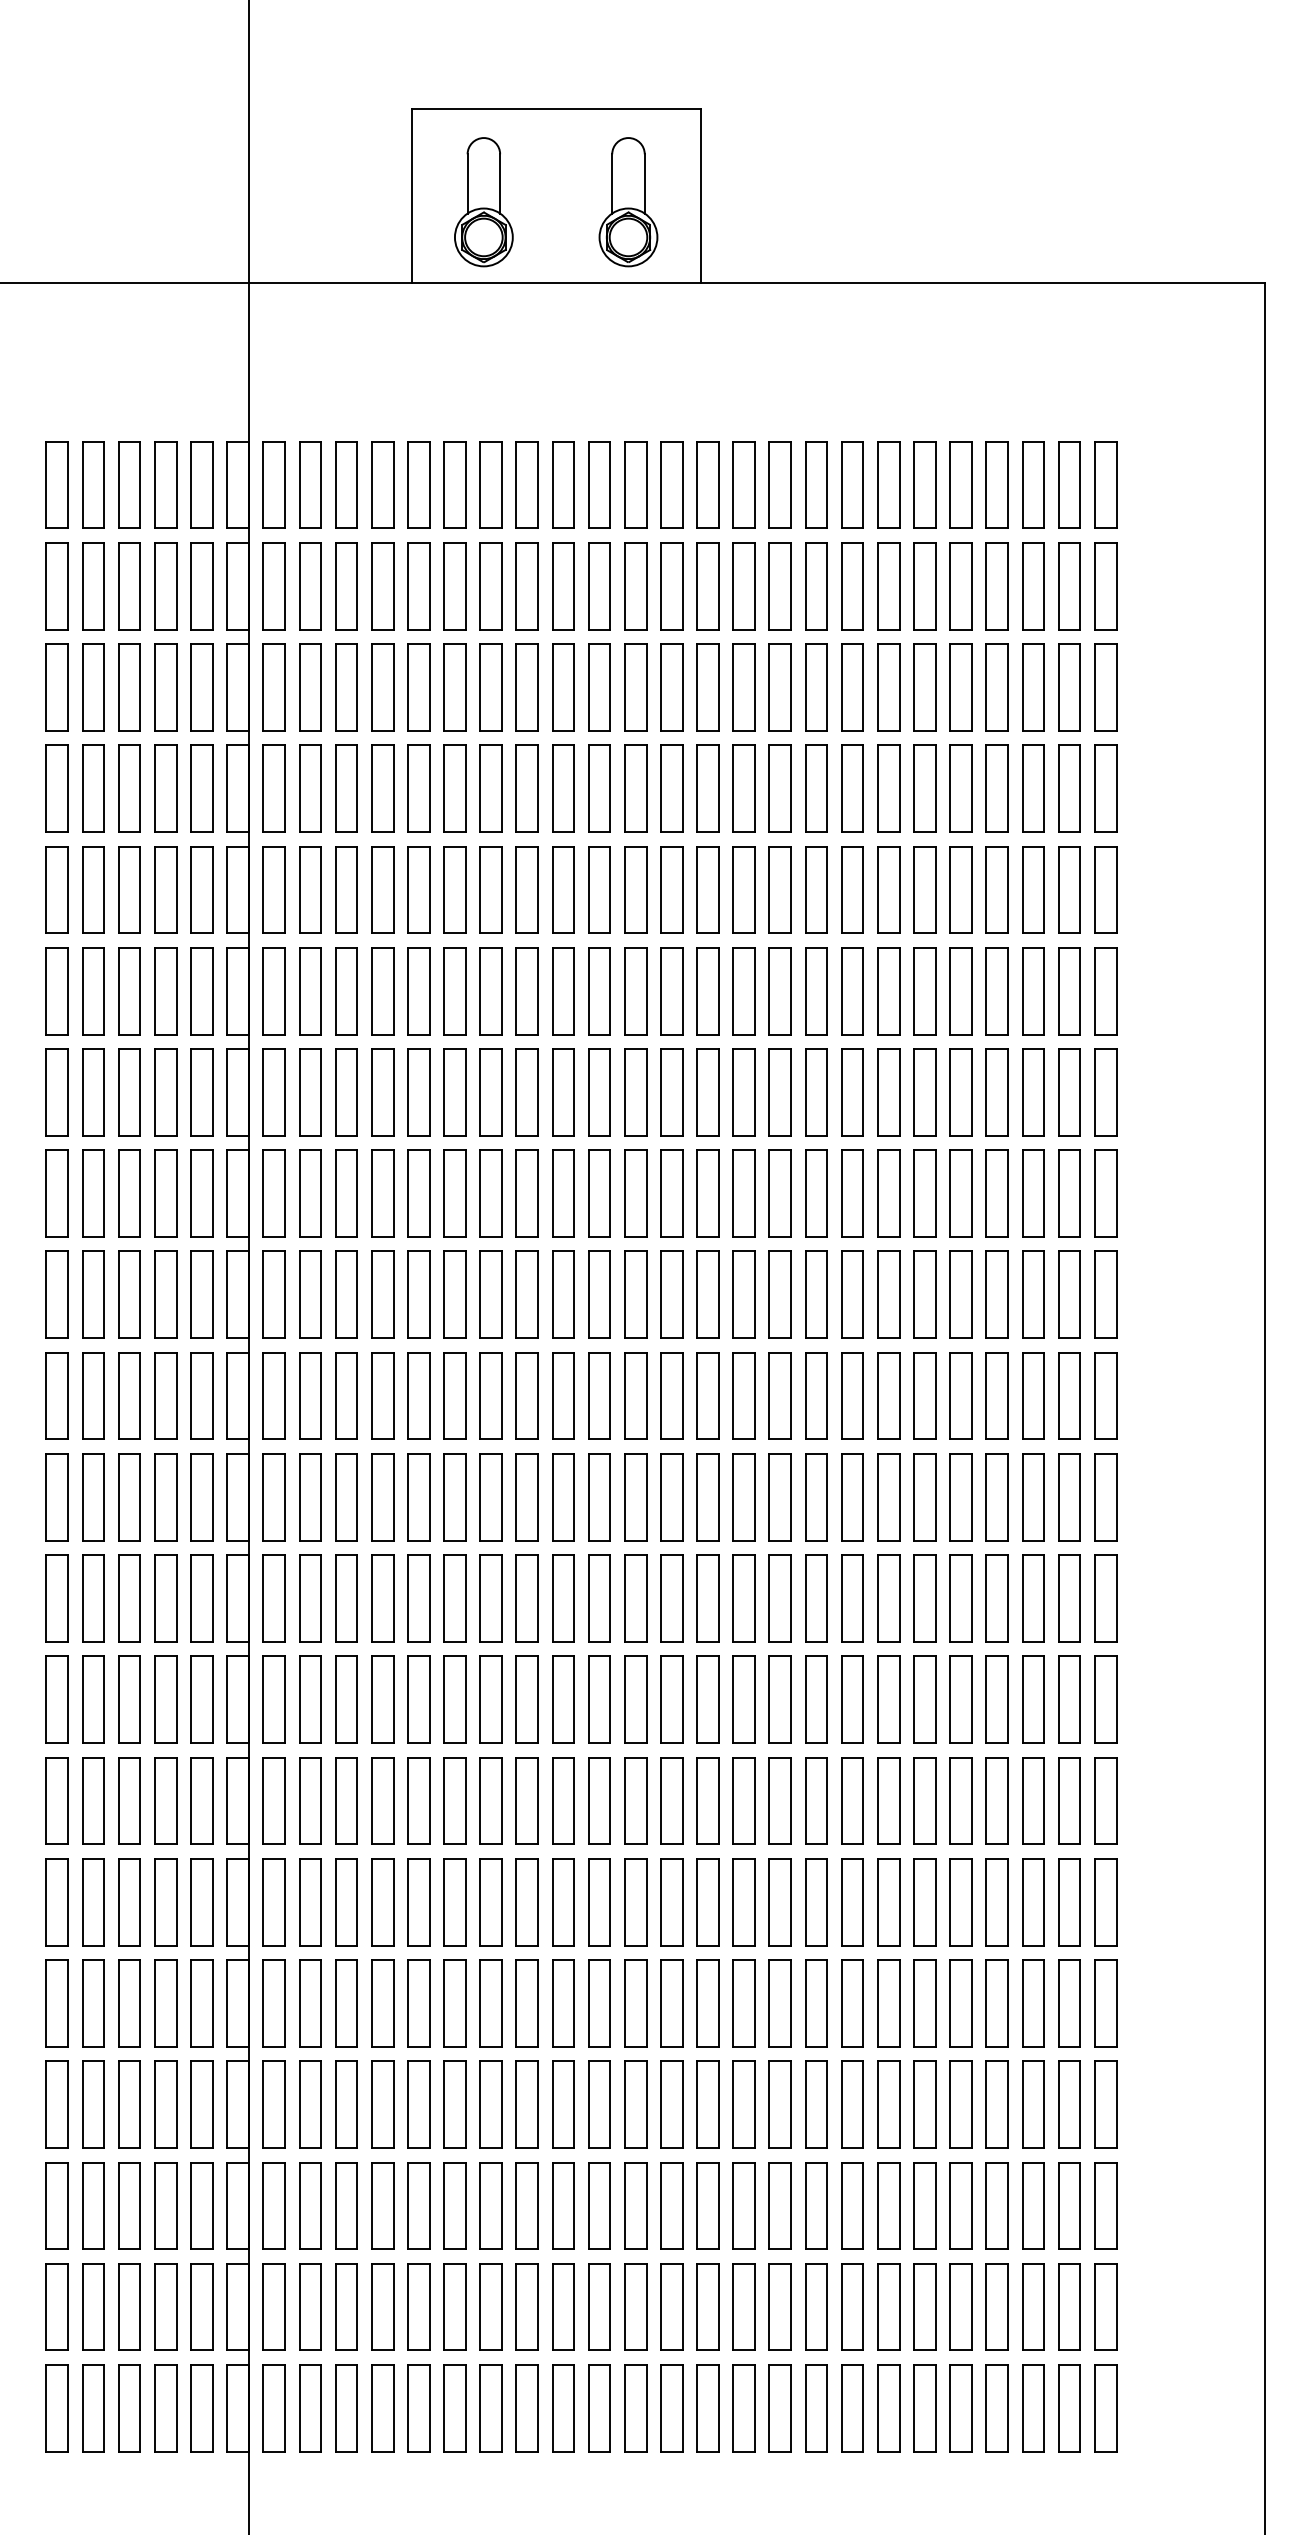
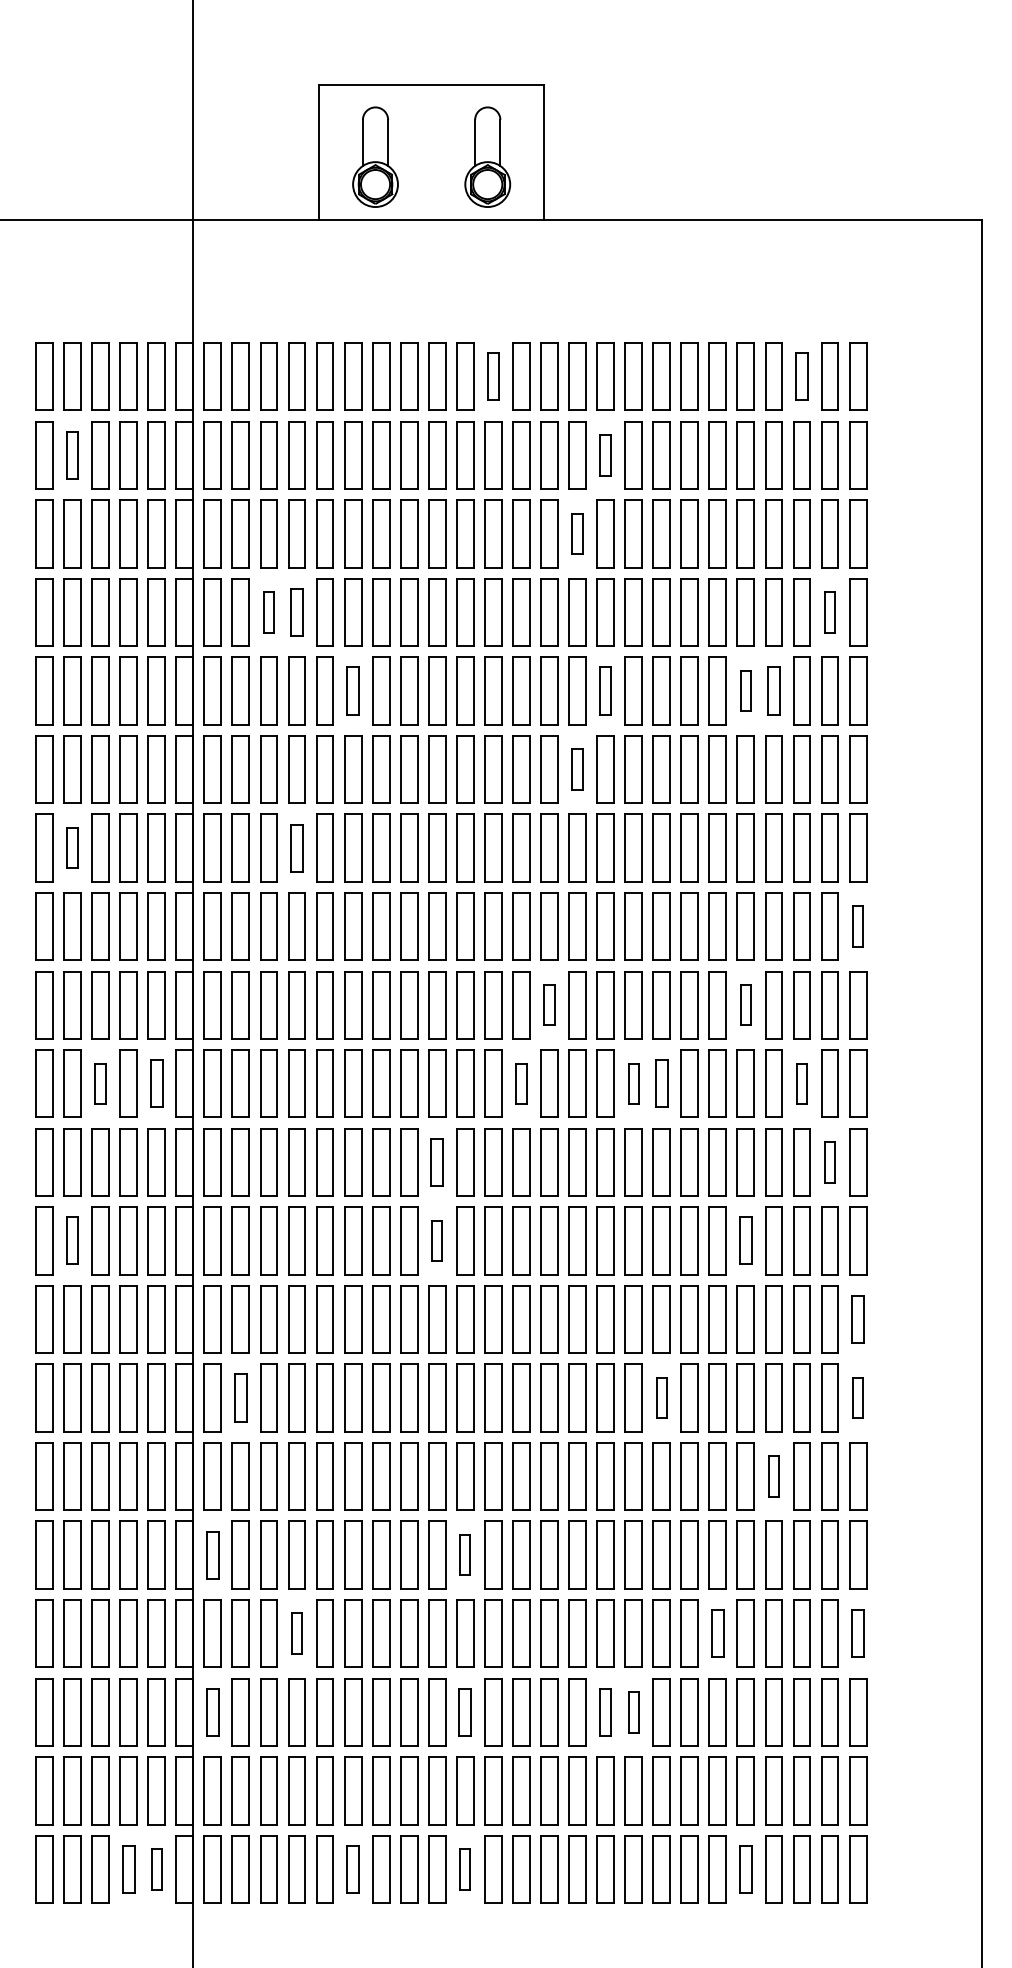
part: (635, 484) -> (493, 376), size x0.7
part: (1033, 484) -> (802, 376), size x0.7
part: (93, 586) -> (72, 455), size x0.7
part: (779, 586) -> (604, 455), size x0.6
part: (743, 687) -> (577, 533), size x0.6
part: (346, 788) -> (268, 612), size x0.6
part: (382, 788) -> (296, 612), size x0.7
part: (1069, 788) -> (830, 612), size x0.6
part: (454, 889) -> (352, 690), size x0.7
part: (779, 889) -> (604, 690), size x0.7
part: (960, 889) -> (745, 690), size x0.6
part: (996, 889) -> (773, 690), size x0.7
part: (743, 991) -> (577, 769), size x0.6
part: (93, 1092) -> (72, 848), size x0.6
part: (382, 1092) -> (296, 848), size x0.7
part: (1105, 1193) -> (857, 926), size x0.6
part: (707, 1294) -> (549, 1004), size x0.6
part: (960, 1294) -> (745, 1004), size x0.6
part: (129, 1395) -> (100, 1083), size x0.6
part: (201, 1395) -> (156, 1083), size x0.7
part: (671, 1395) -> (521, 1083), size x0.6
part: (816, 1395) -> (633, 1083), size x0.6
part: (852, 1395) -> (661, 1083), size x0.7
part: (1033, 1395) -> (802, 1083), size x0.6
part: (563, 1497) -> (437, 1162), size x0.7
part: (1069, 1497) -> (830, 1162), size x0.6
part: (93, 1598) -> (72, 1240), size x0.7
part: (563, 1598) -> (437, 1240), size x0.6
part: (960, 1598) -> (745, 1240), size x0.7
part: (1105, 1699) -> (857, 1319), size x0.7
part: (310, 1800) -> (240, 1397), size x0.7
part: (852, 1800) -> (661, 1397), size x0.6
part: (1105, 1800) -> (857, 1397), size x0.6
part: (996, 1902) -> (773, 1476), size x0.6
part: (273, 2003) -> (212, 1555), size x0.7
part: (599, 2003) -> (465, 1555), size x0.6
part: (382, 2104) -> (296, 1633), size x0.6
part: (924, 2104) -> (717, 1633), size x0.7
part: (1105, 2104) -> (857, 1633), size x0.7
part: (273, 2205) -> (212, 1711), size x0.7
part: (599, 2205) -> (465, 1711), size x0.7
part: (779, 2205) -> (604, 1711), size x0.7
part: (816, 2205) -> (633, 1711), size x0.6
part: (165, 2408) -> (128, 1869), size x0.7
part: (201, 2408) -> (156, 1869), size x0.6
part: (454, 2408) -> (352, 1869), size x0.7
part: (599, 2408) -> (465, 1869), size x0.6
part: (960, 2408) -> (745, 1869), size x0.7

